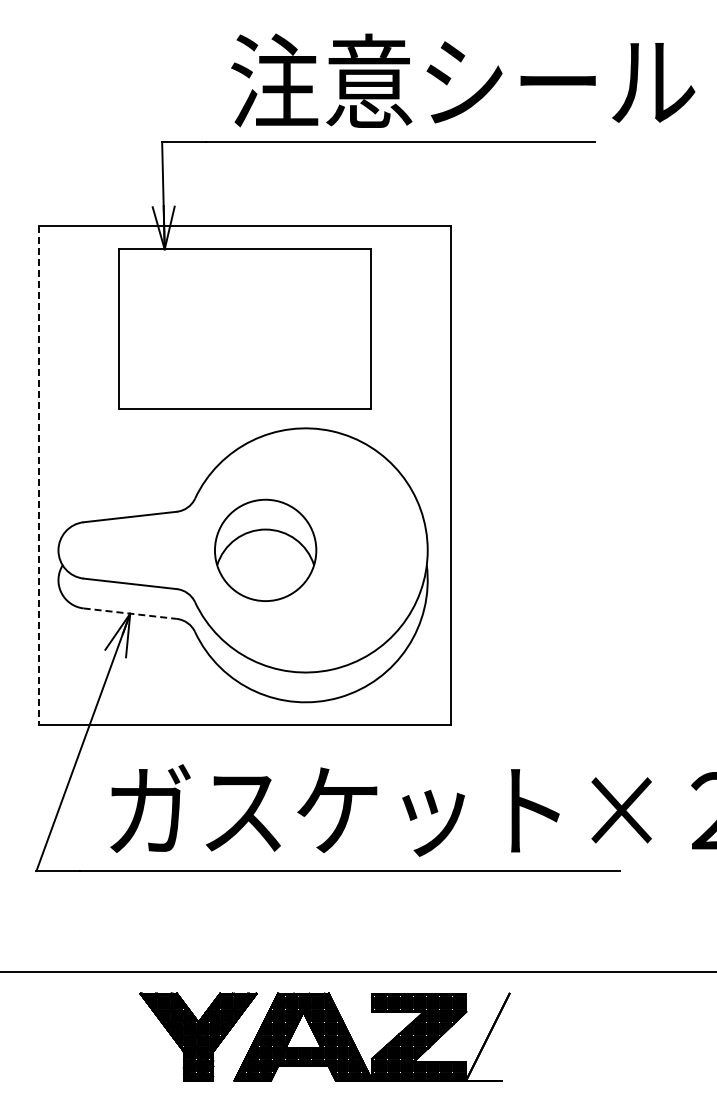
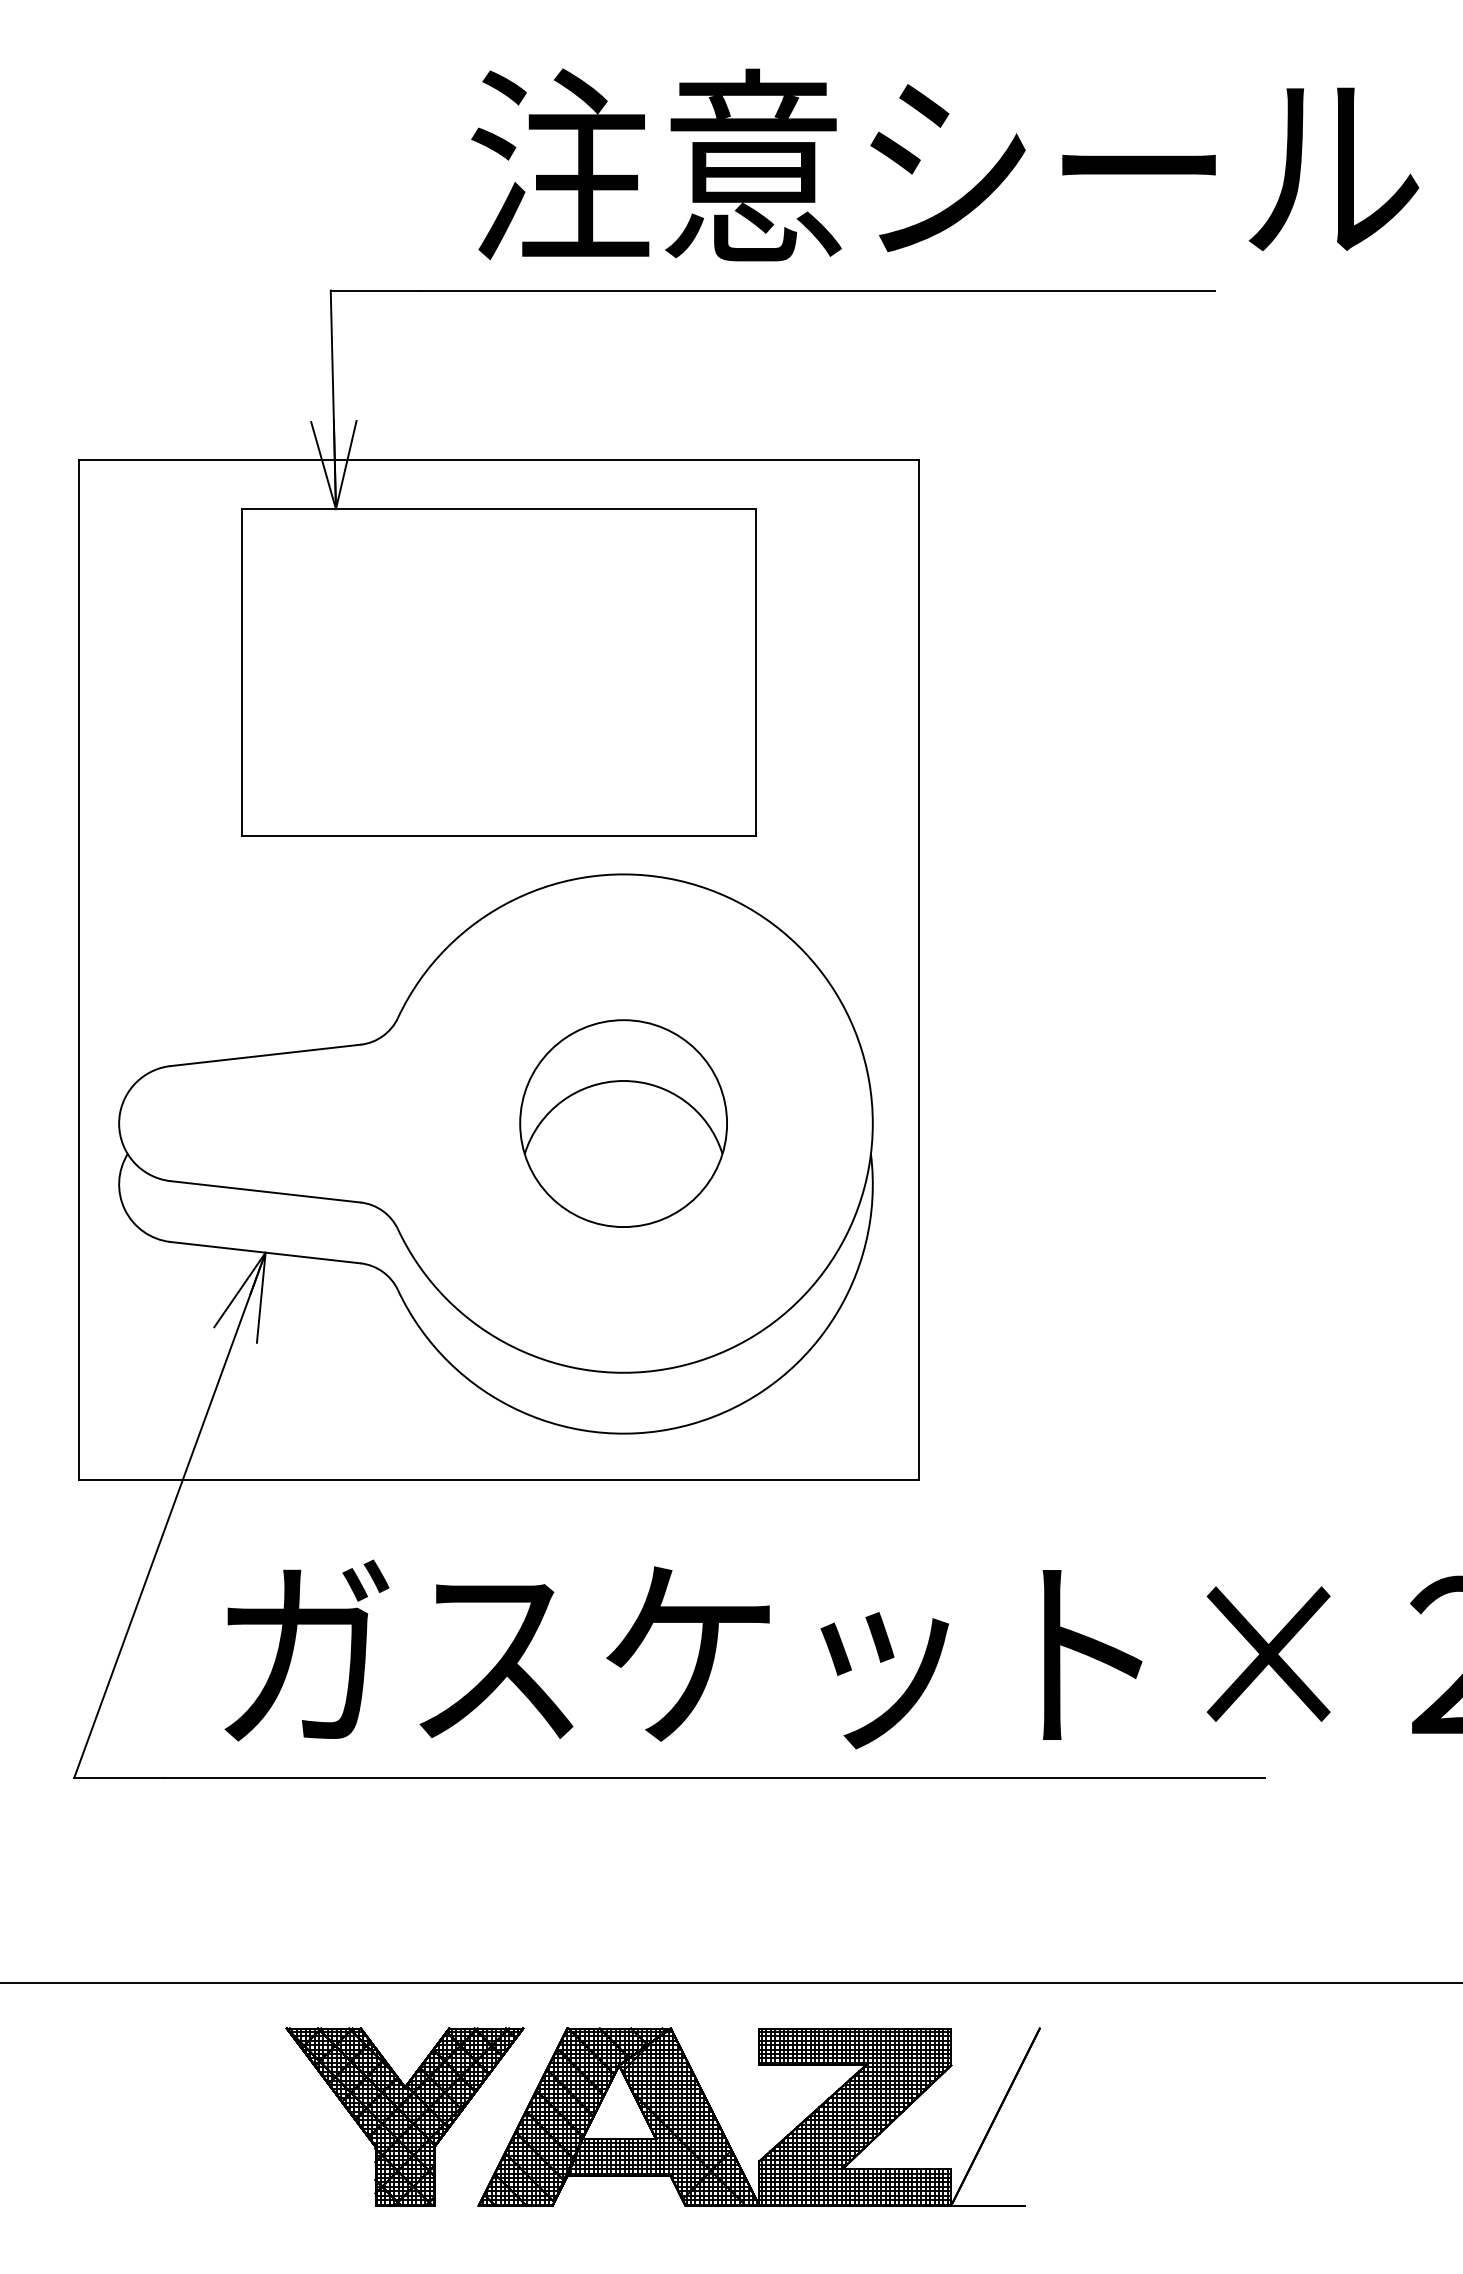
line: (38, 475) -> (78, 970), dashed -> solid
part: (265, 549) -> (623, 1121), moved
line: (130, 613) -> (266, 1252), dashed -> solid

